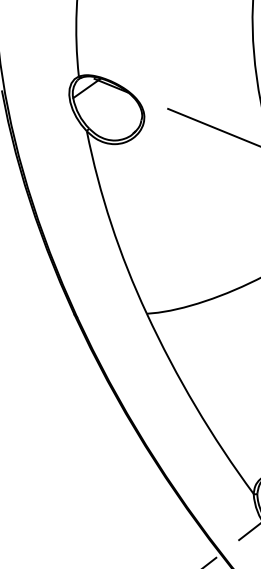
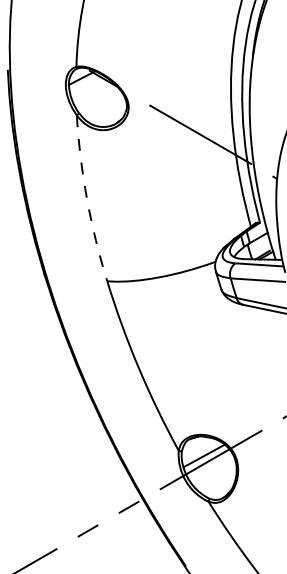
arc: (111, 224) -> (87, 199), solid -> dashed

